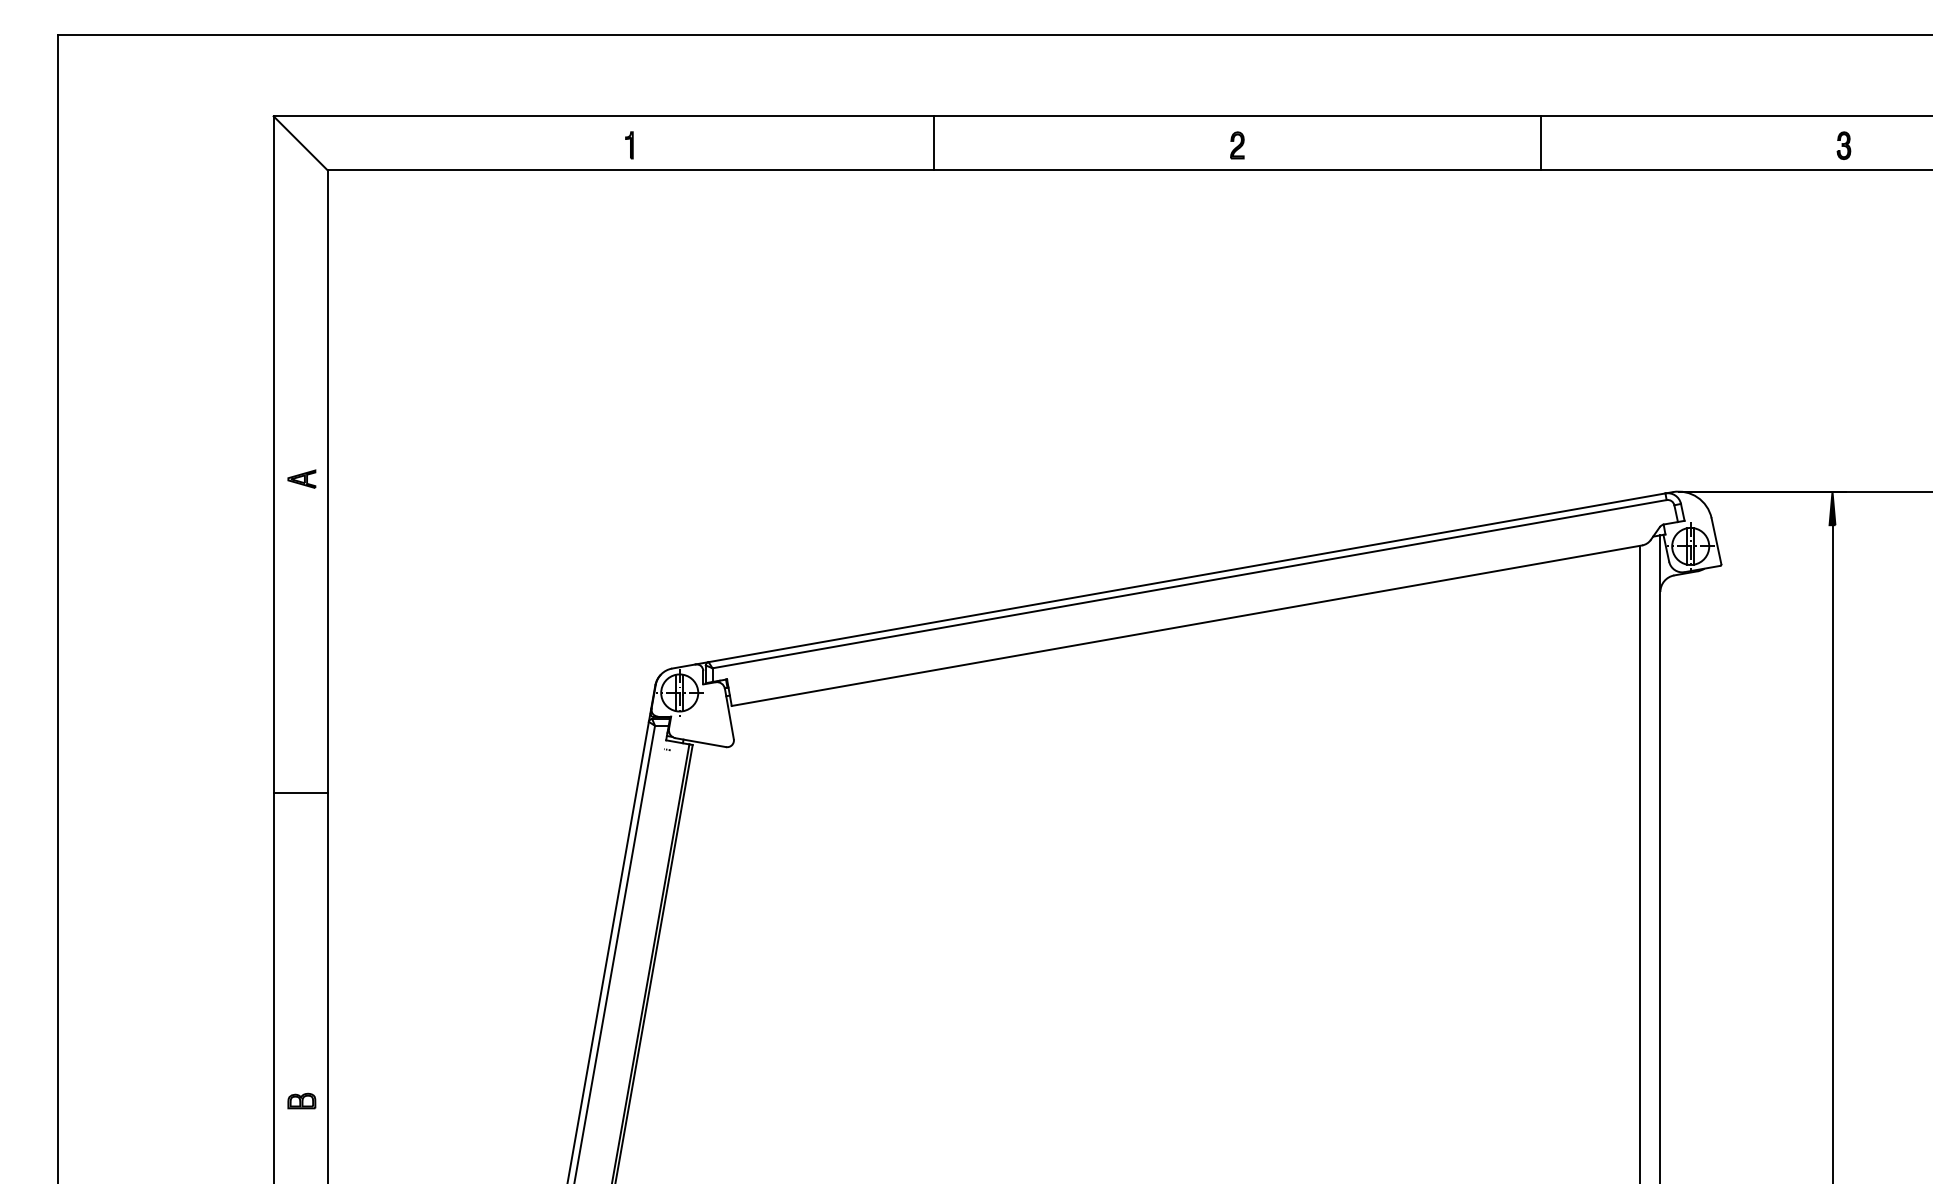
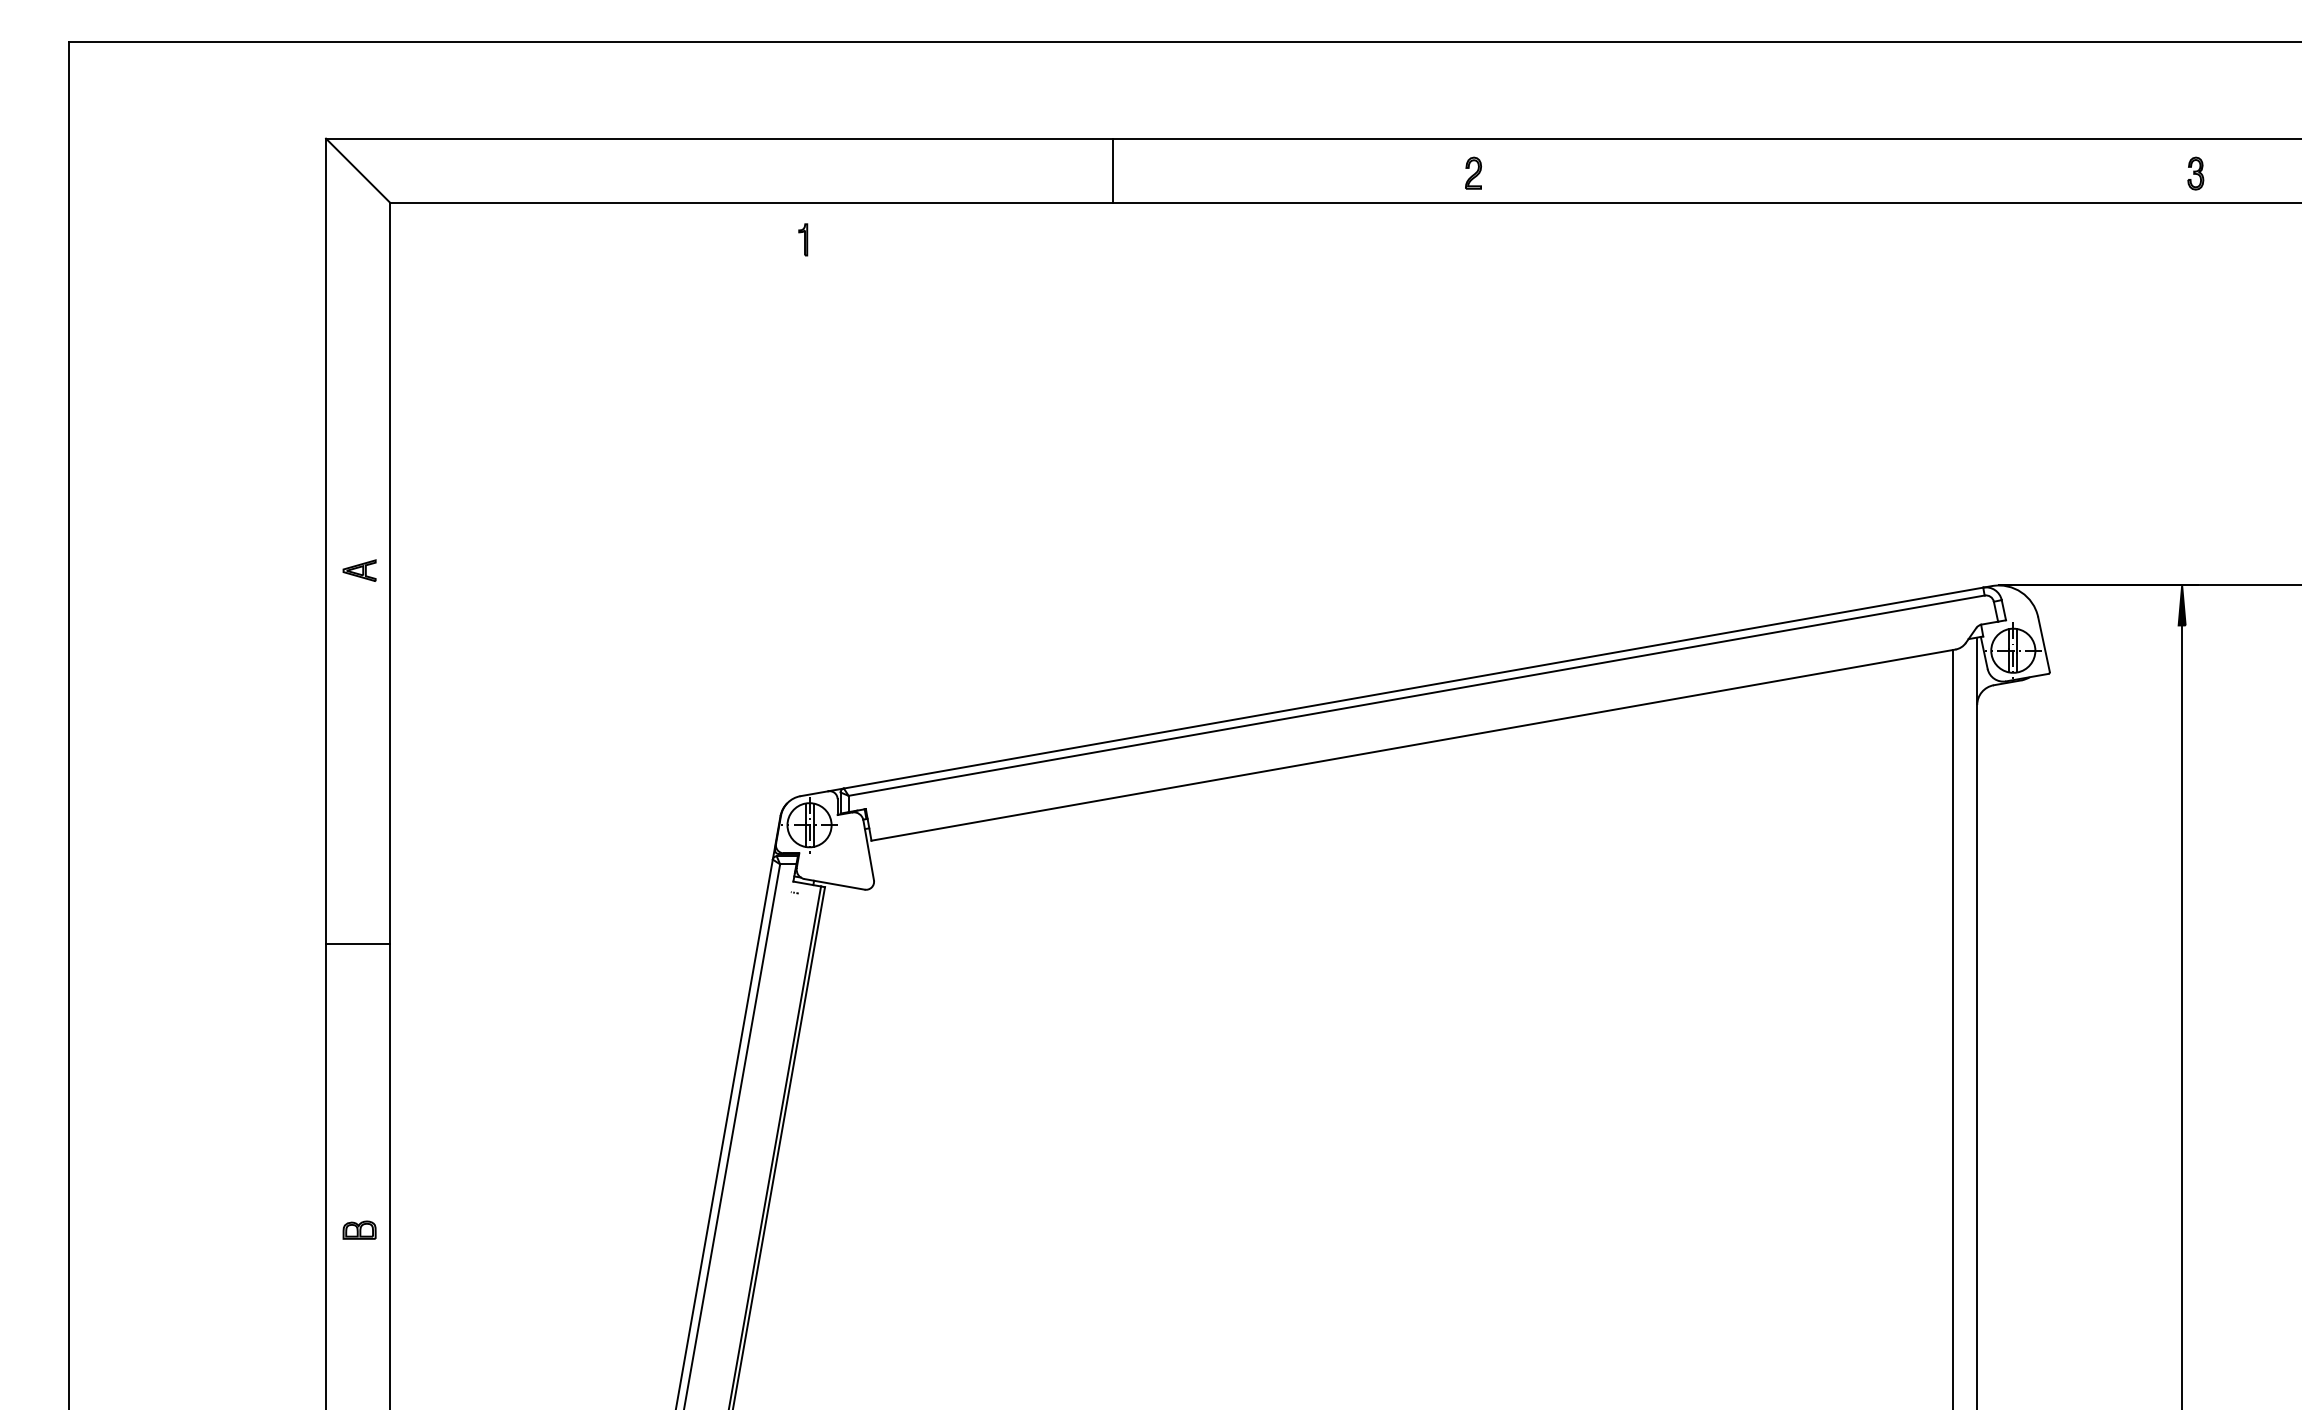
line: (1540, 143) -> (1834, 170), removed
part: (629, 145) -> (803, 240), moved
part: (301, 1100) -> (359, 1229), moved

